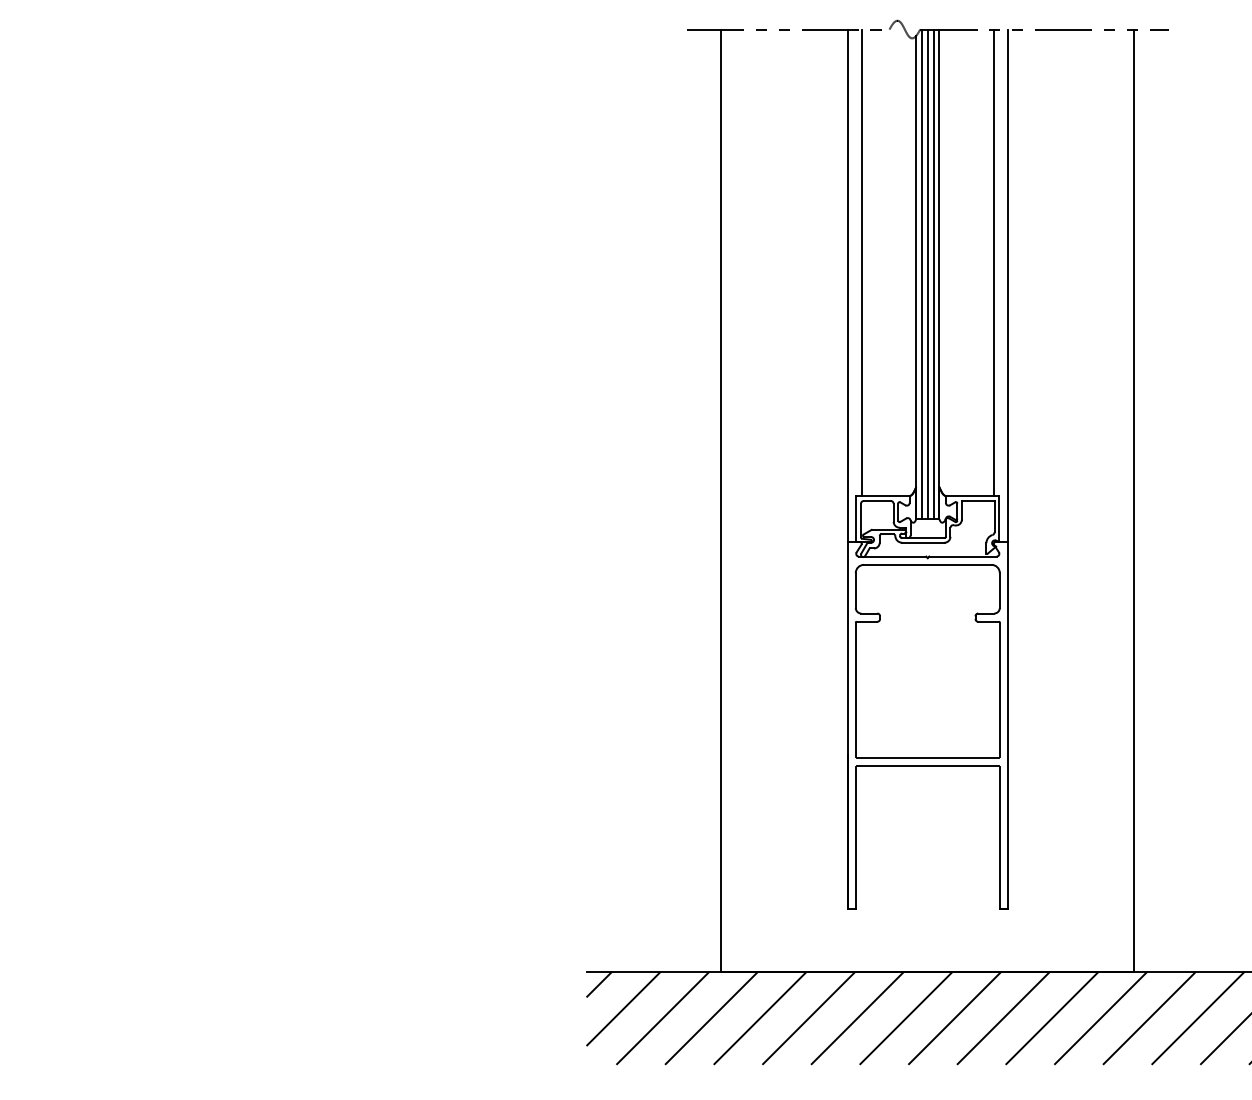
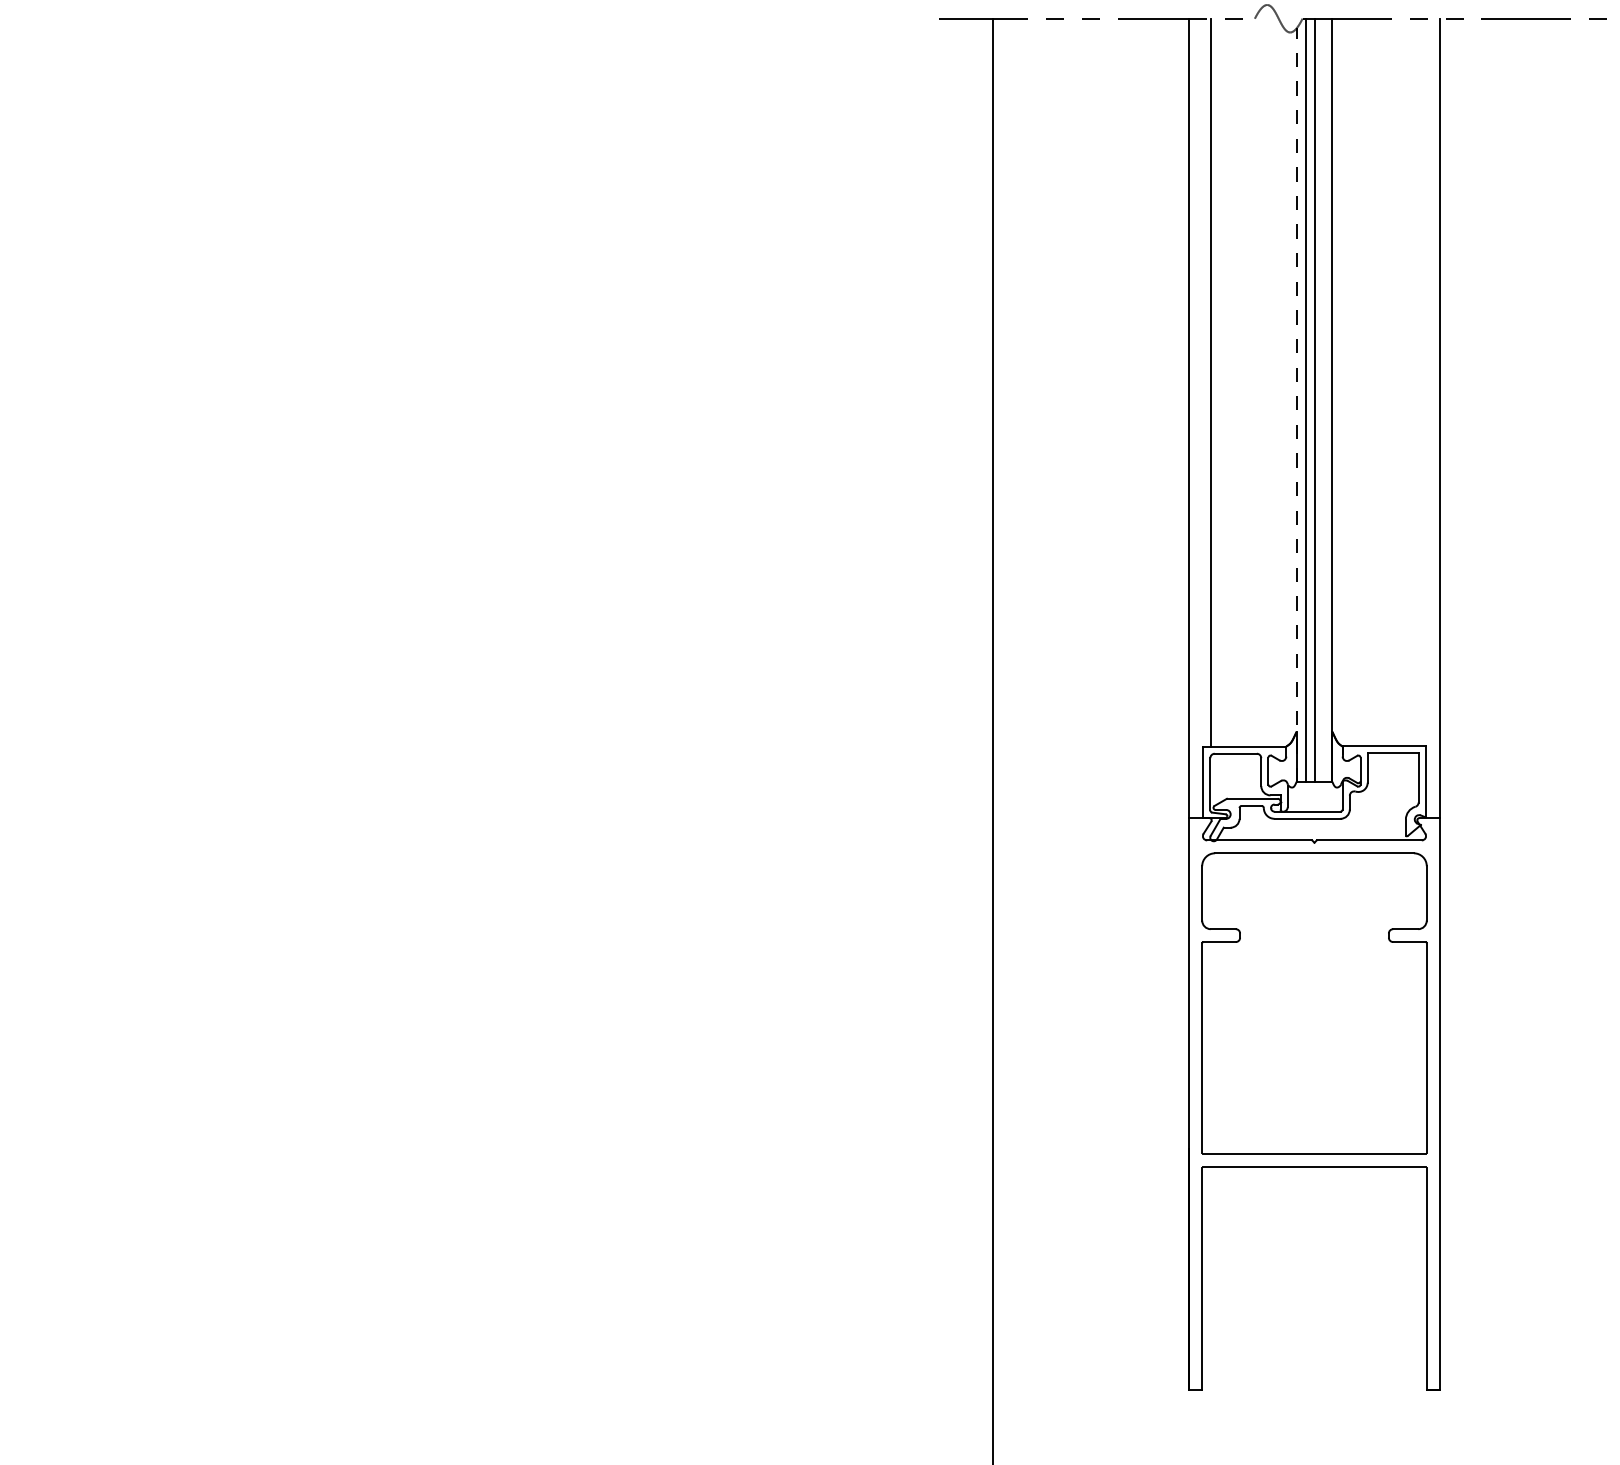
line: (993, 262) -> (1416, 381), removed
line: (933, 274) -> (1323, 400), removed
line: (916, 277) -> (1296, 405), solid -> dashed

